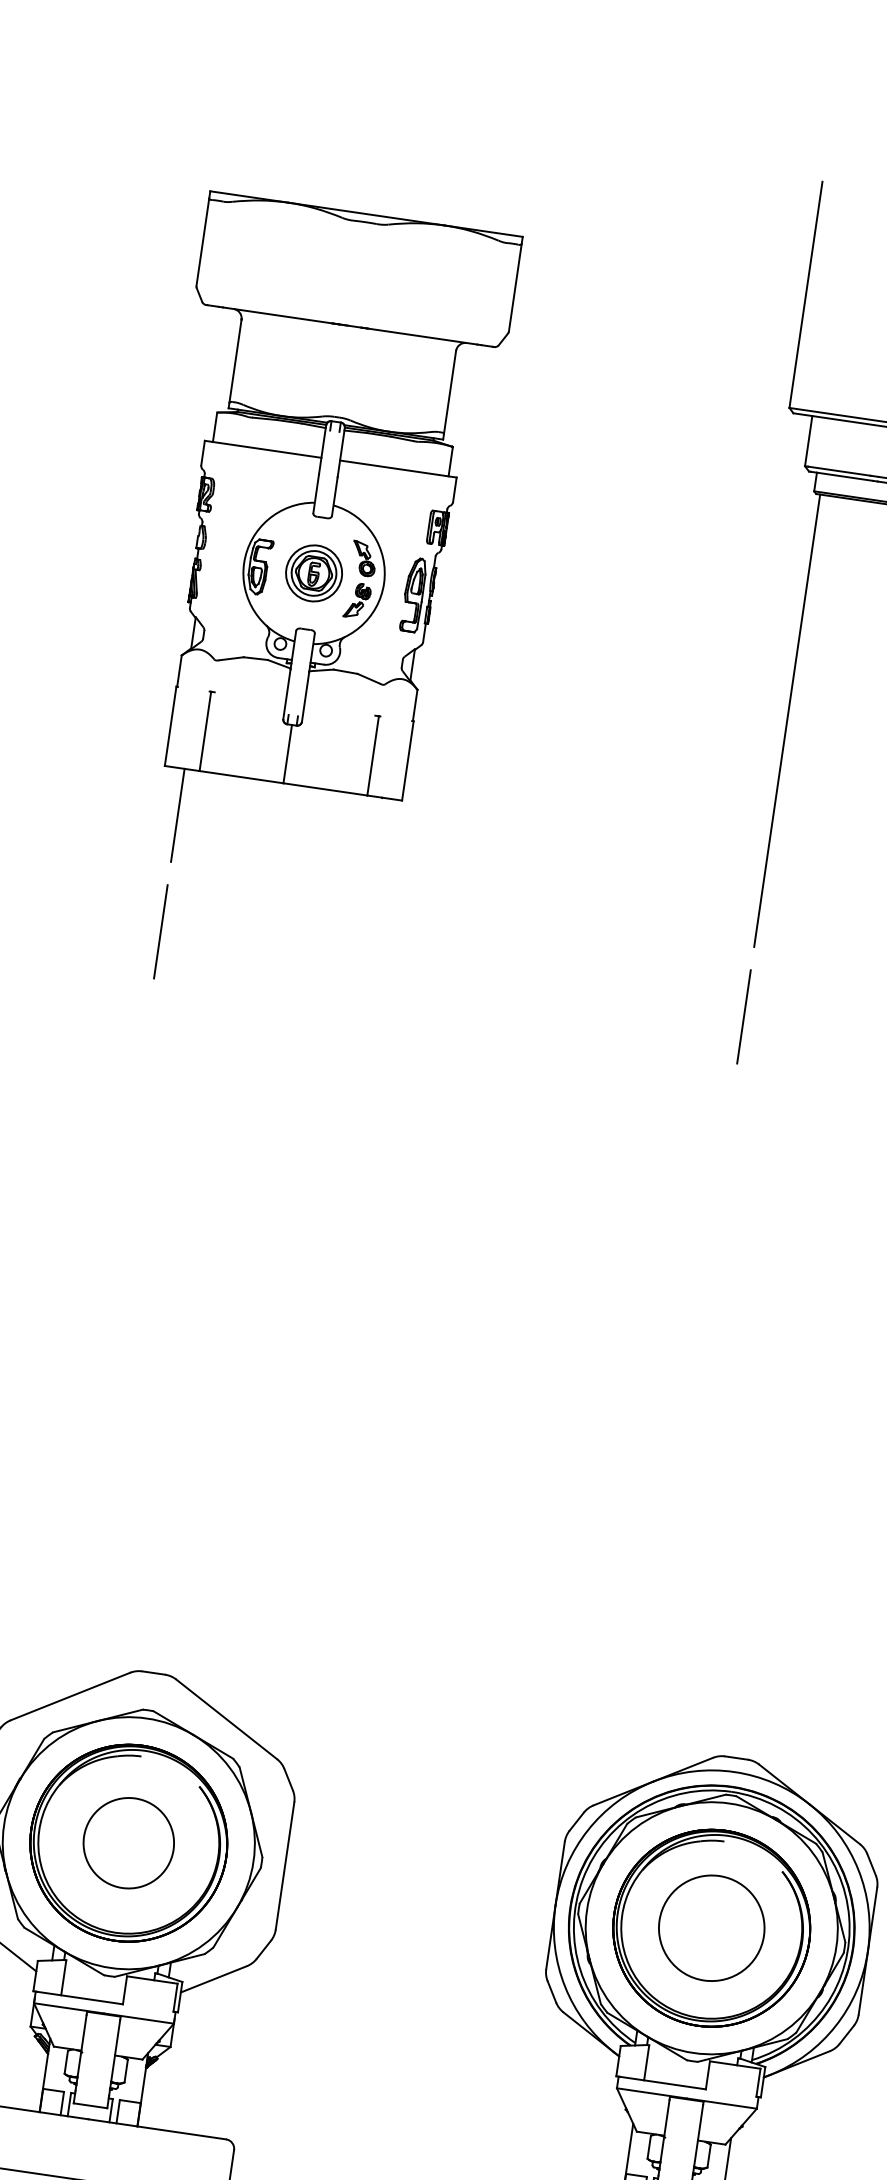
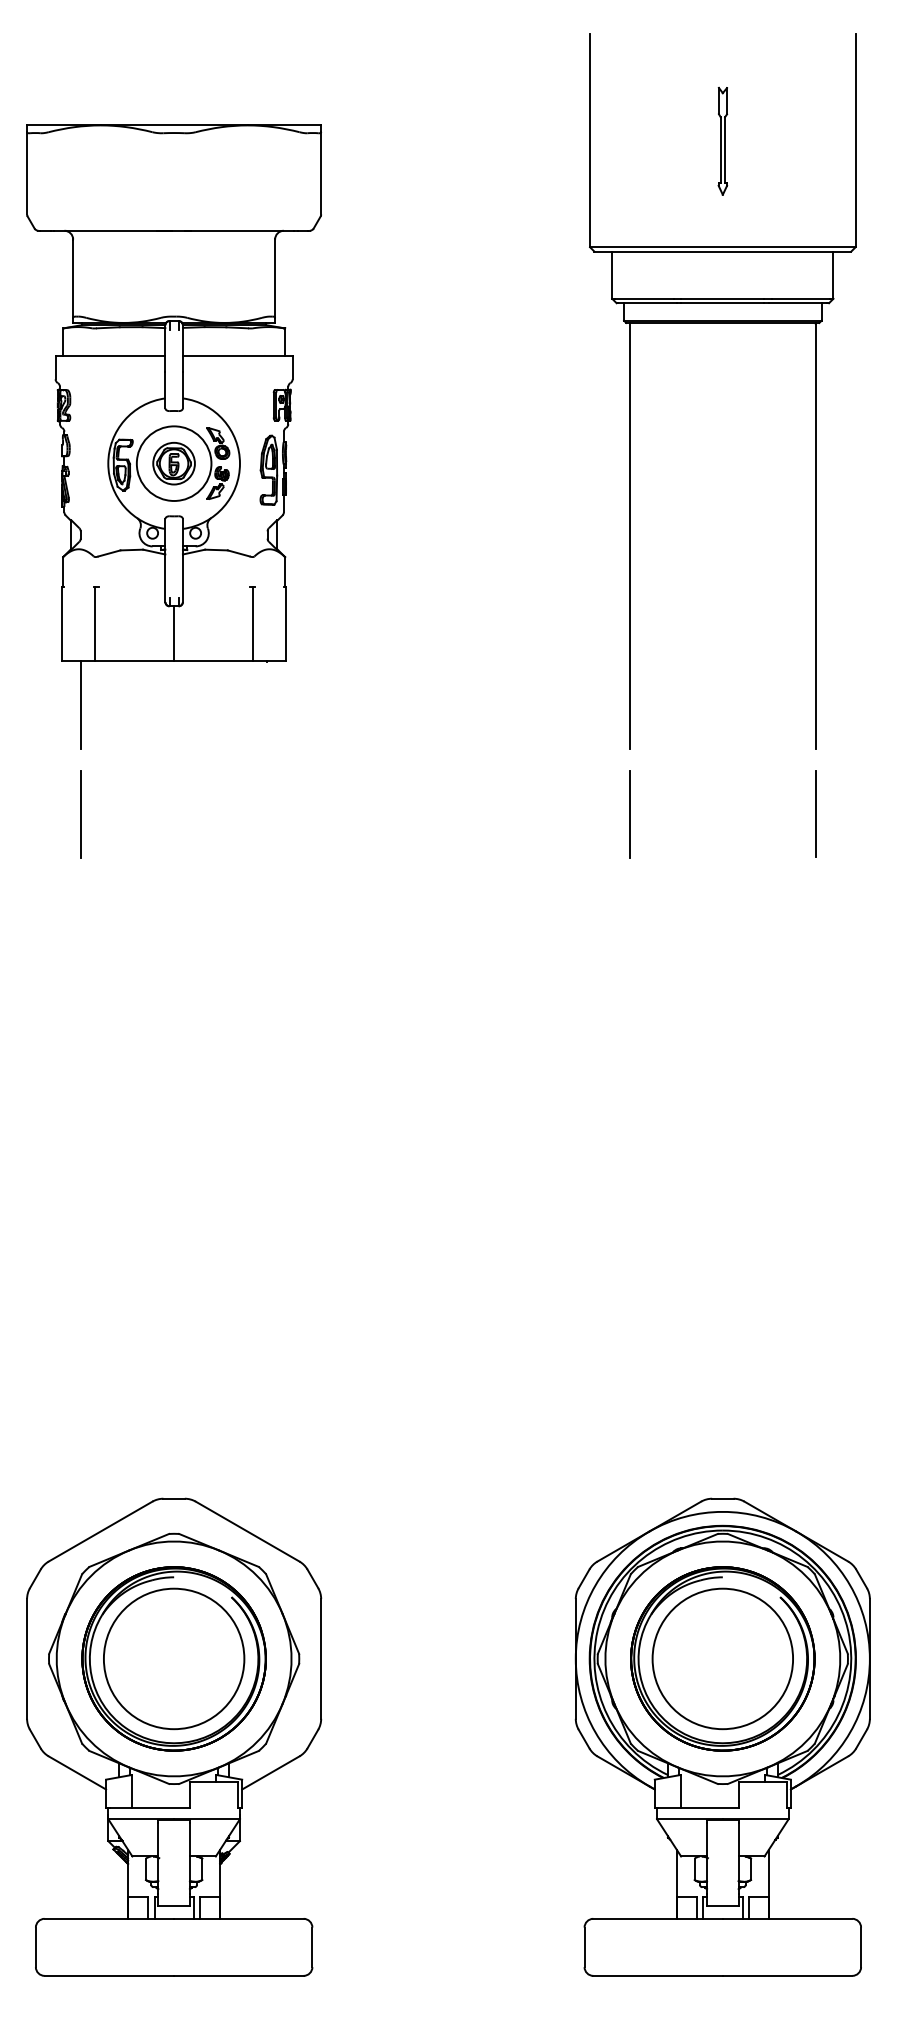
circle: (313, 573) -> (173, 463), size x1.43
circle: (128, 1842) -> (173, 1658), size x1.67
circle: (711, 1927) -> (722, 1658), size x1.43

